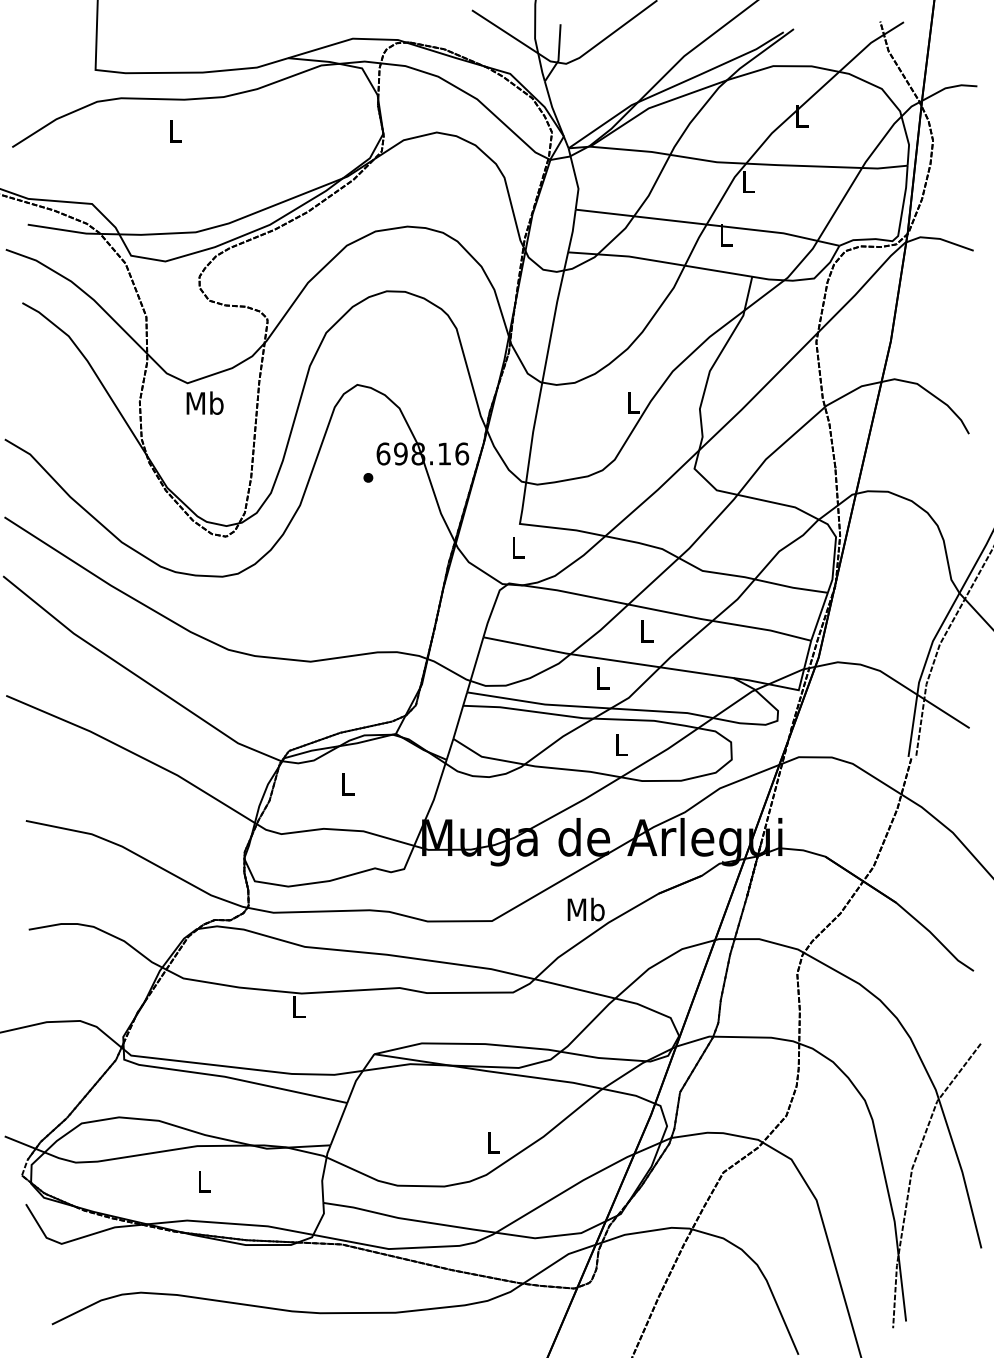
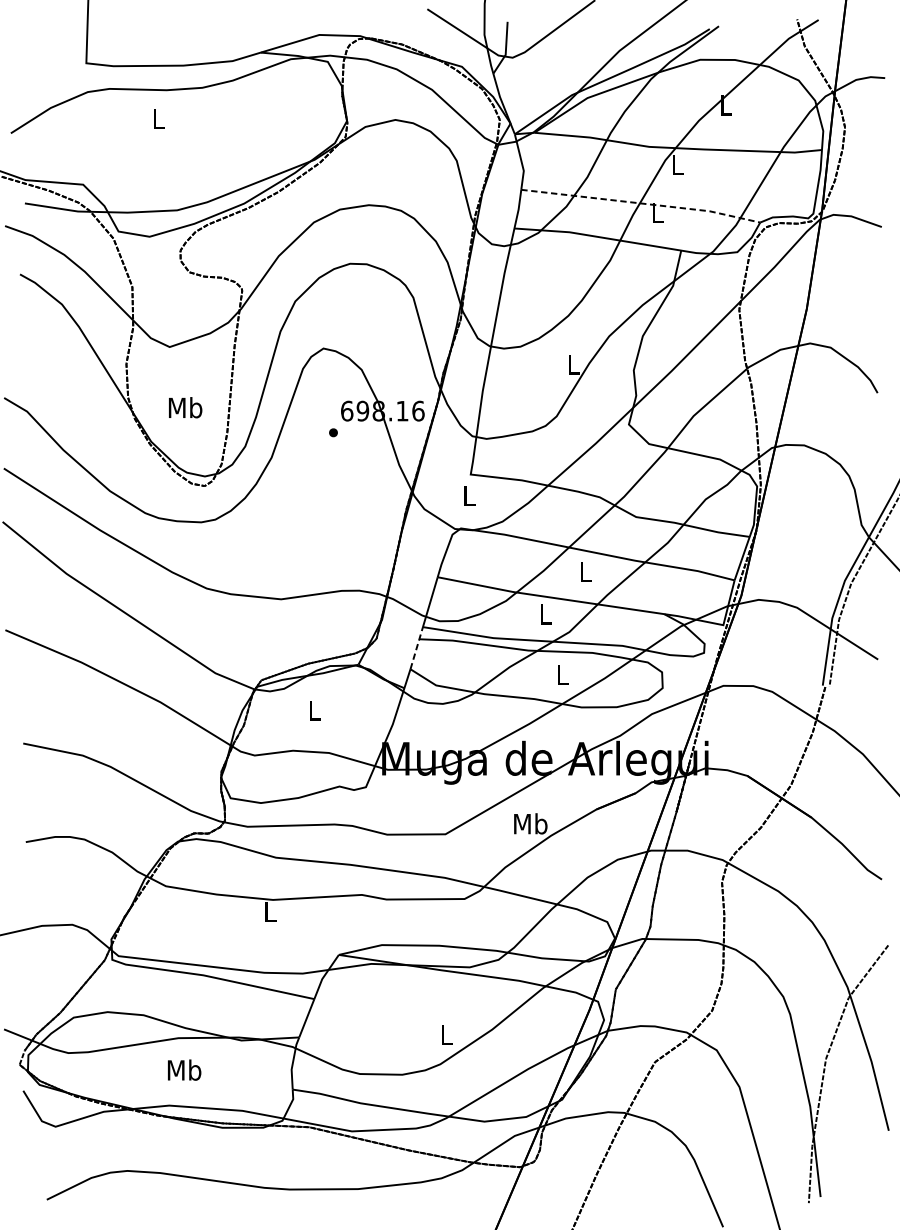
line: (709, 224) -> (642, 203), solid -> dashed
text: (204, 402) -> (185, 407), moved
line: (460, 715) -> (416, 648), solid -> dashed
text: (203, 1181) -> (184, 1070), L -> Mb

